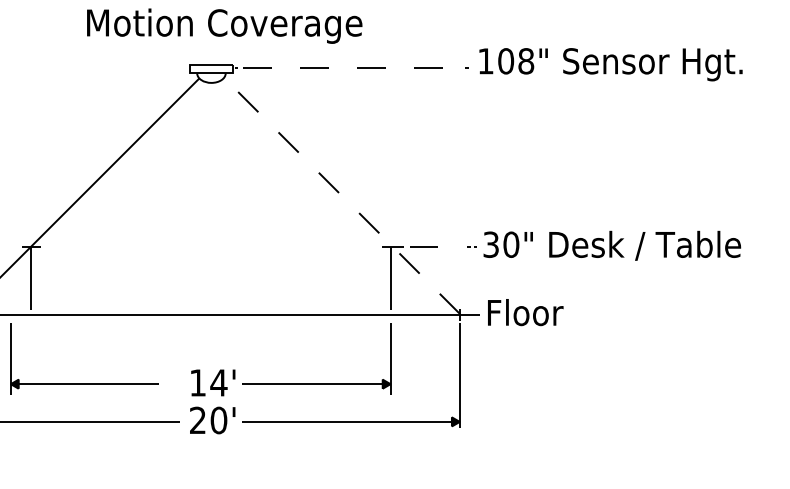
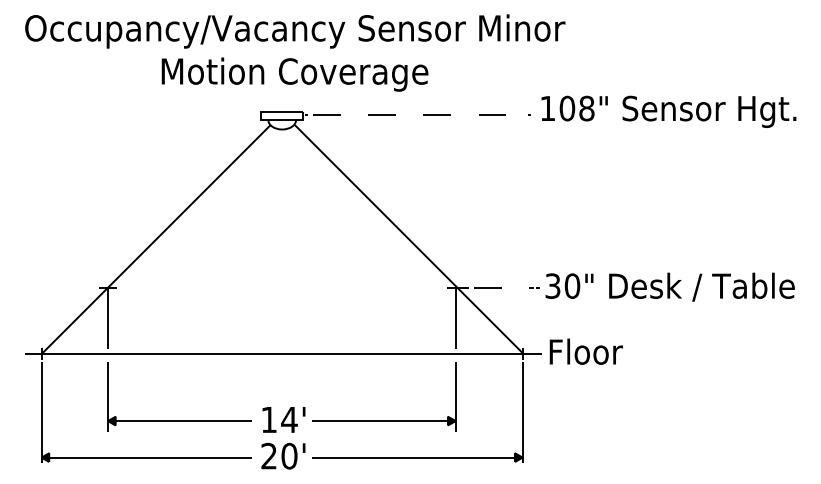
line: (341, 195) -> (408, 238), dashed -> solid
part: (84, 383) -> (179, 420), moved

